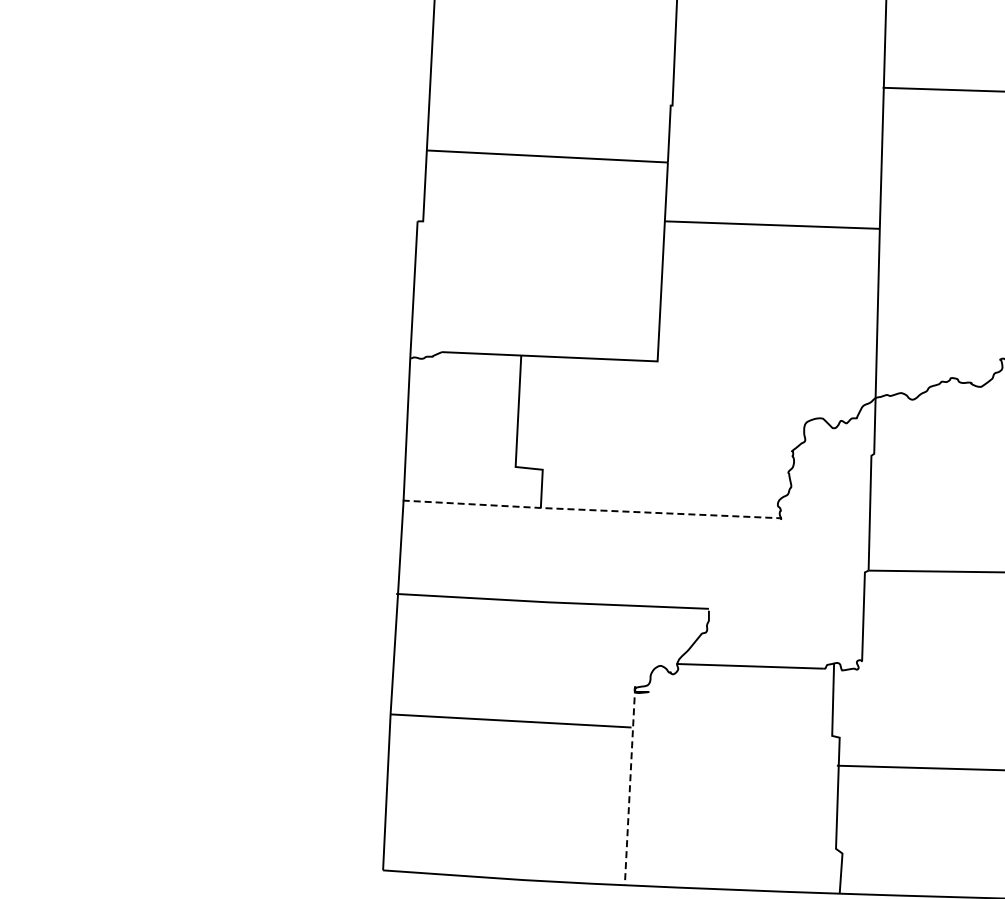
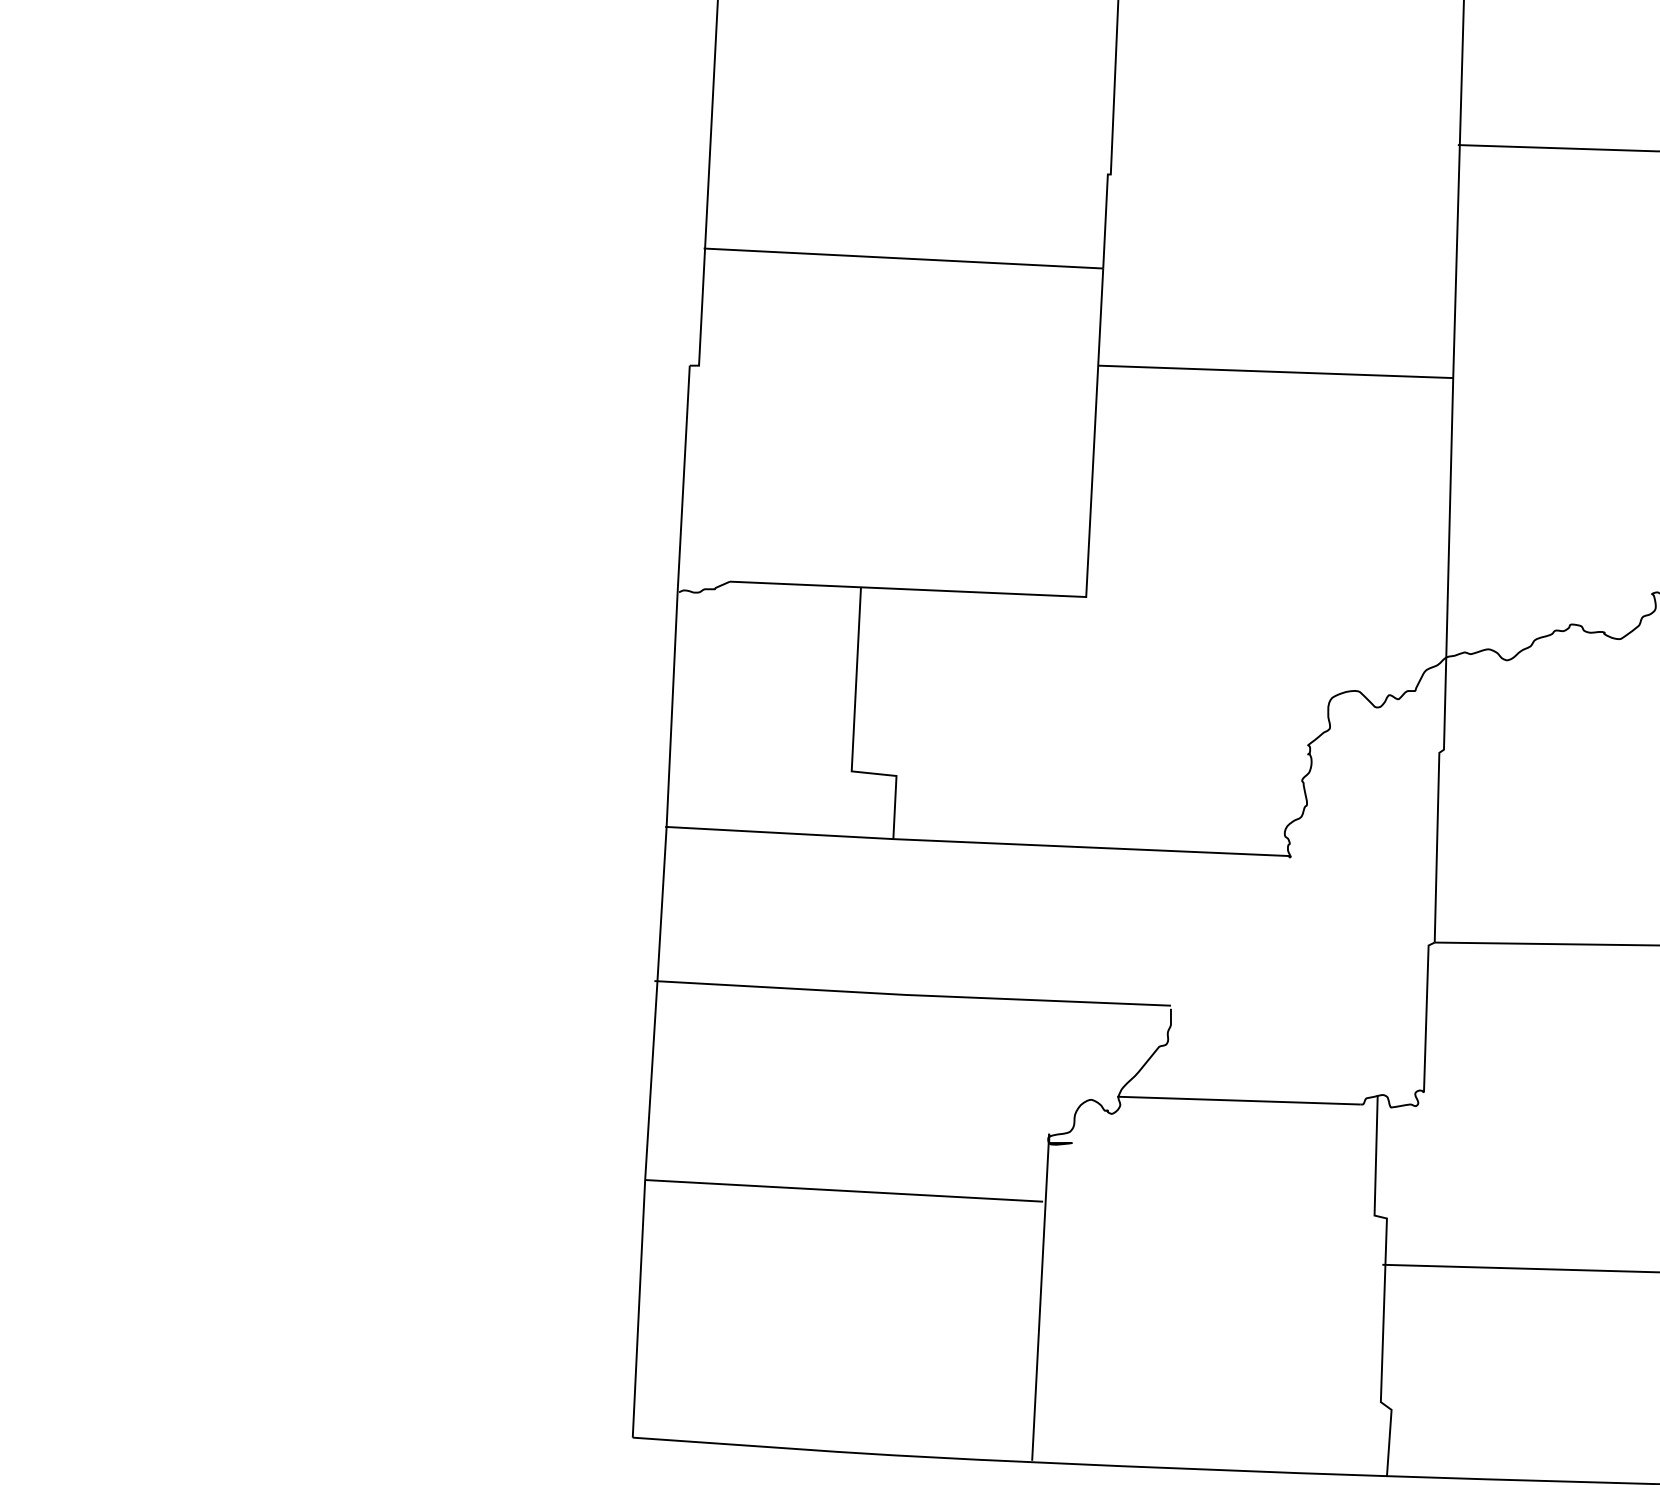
line: (591, 510) -> (977, 843), dashed -> solid
line: (630, 785) -> (1041, 1297), dashed -> solid

